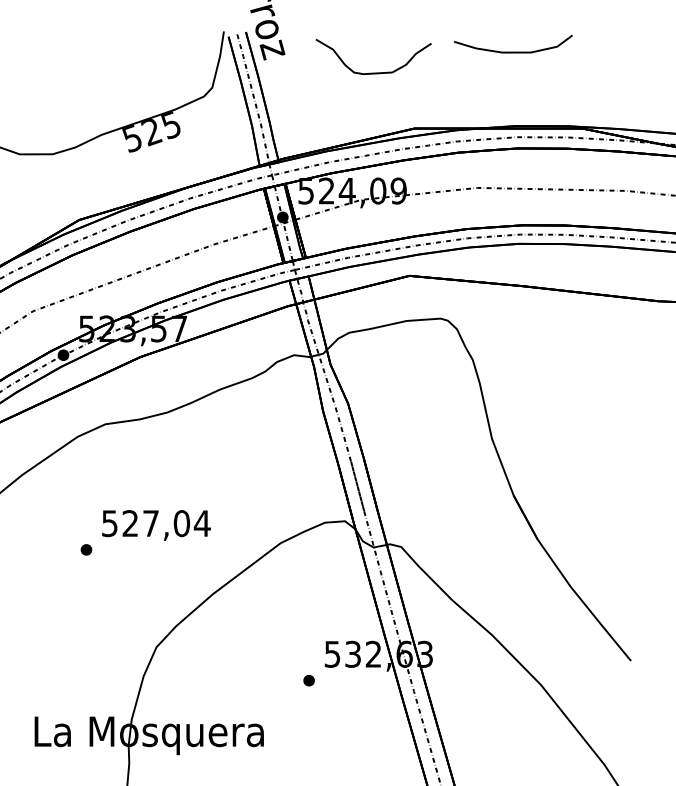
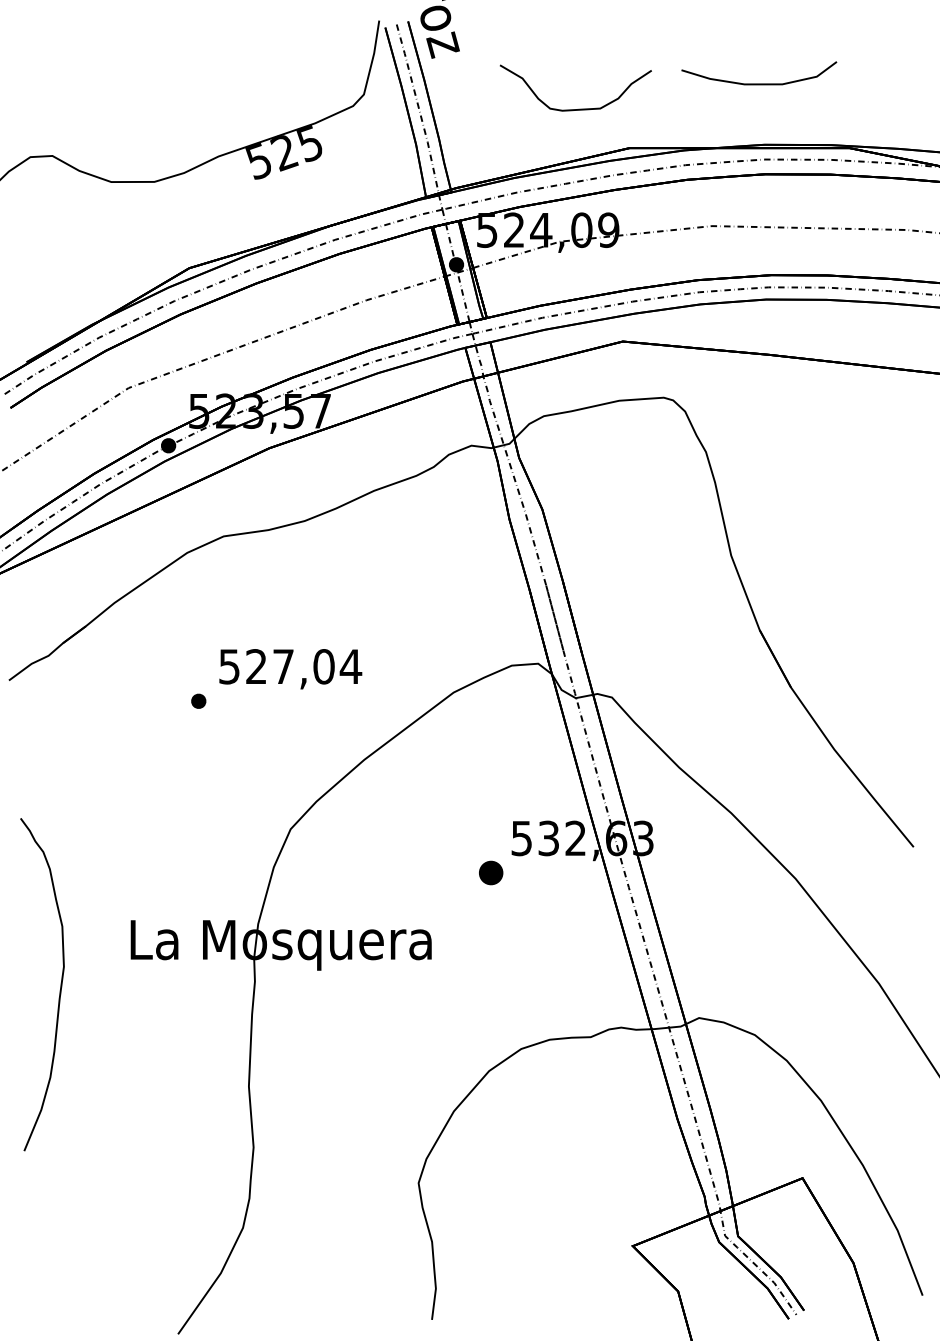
curve: (513, 51) -> (759, 83), moved
curve: (375, 72) -> (578, 108), moved
part: (308, 680) -> (490, 872), size x1.6

